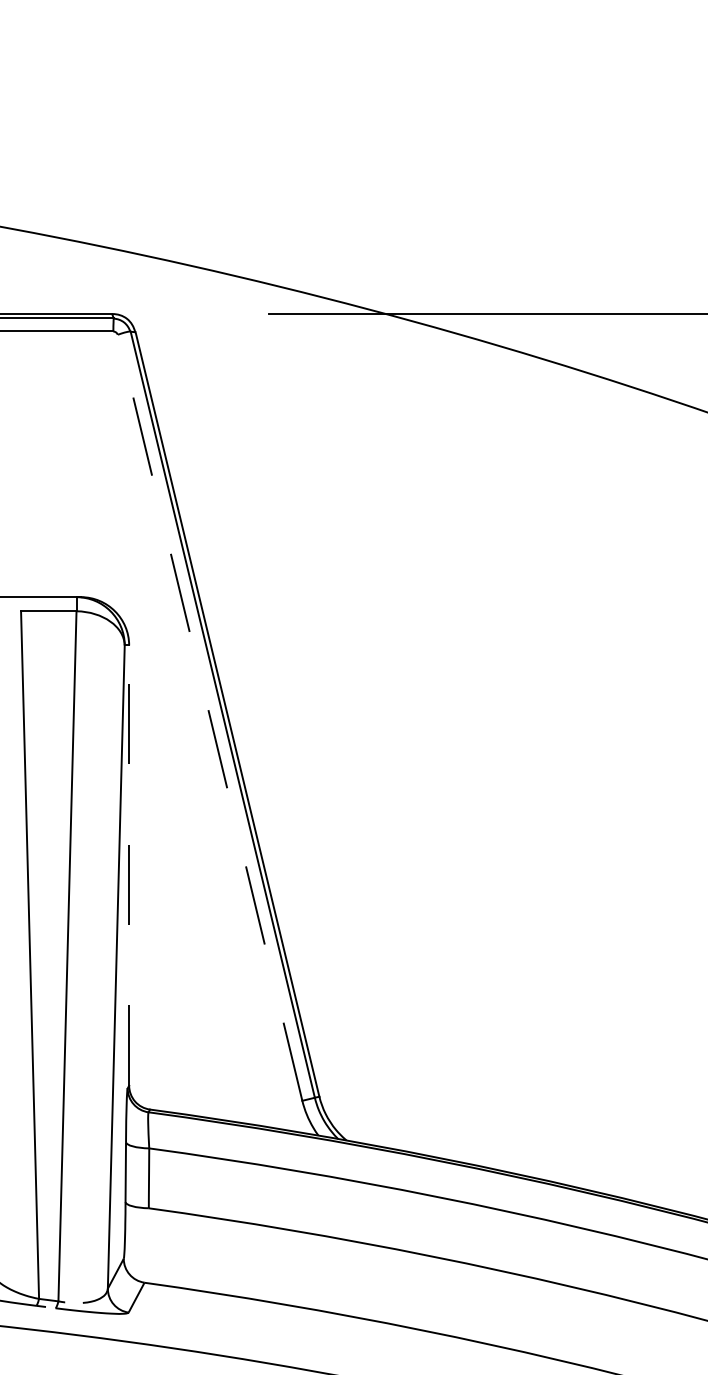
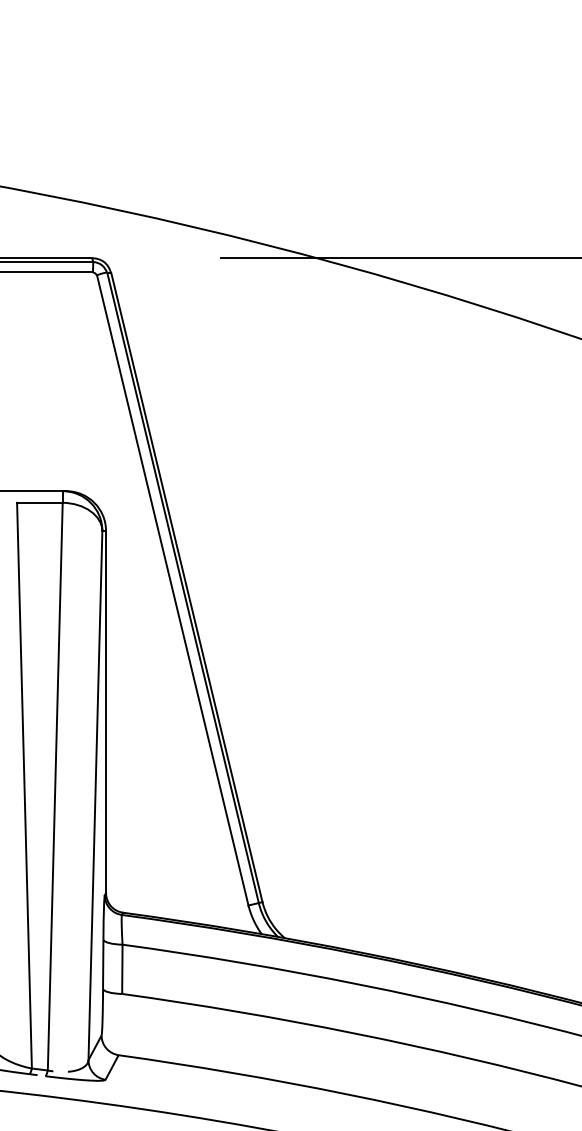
line: (210, 717) -> (172, 590), dashed -> solid
line: (129, 865) -> (106, 711), dashed -> solid

